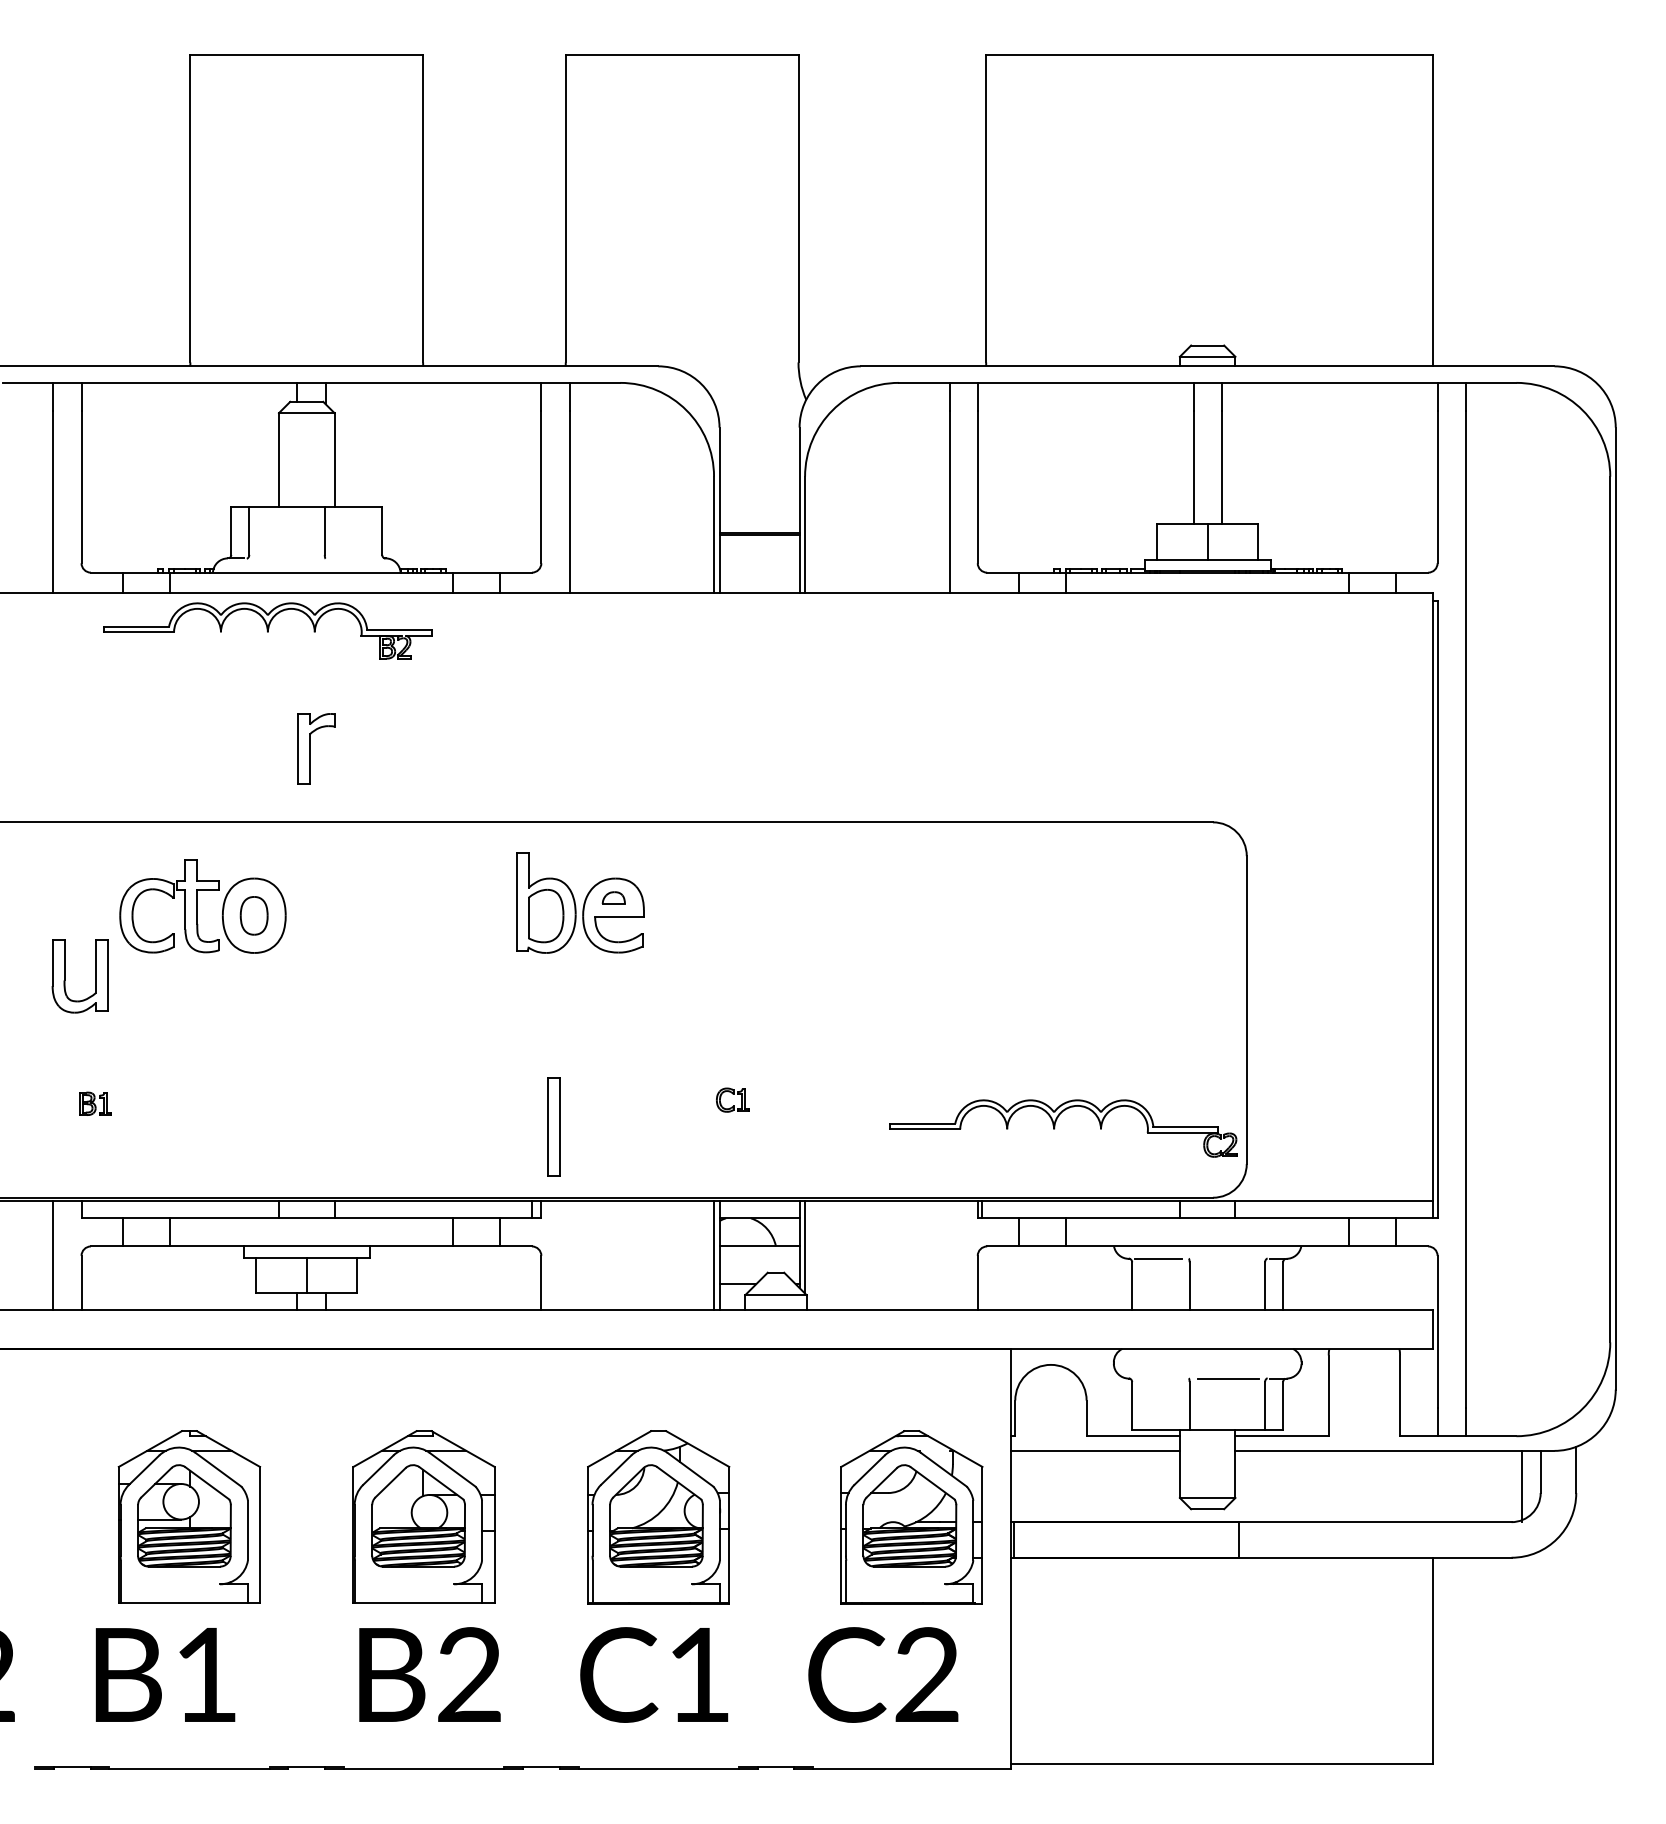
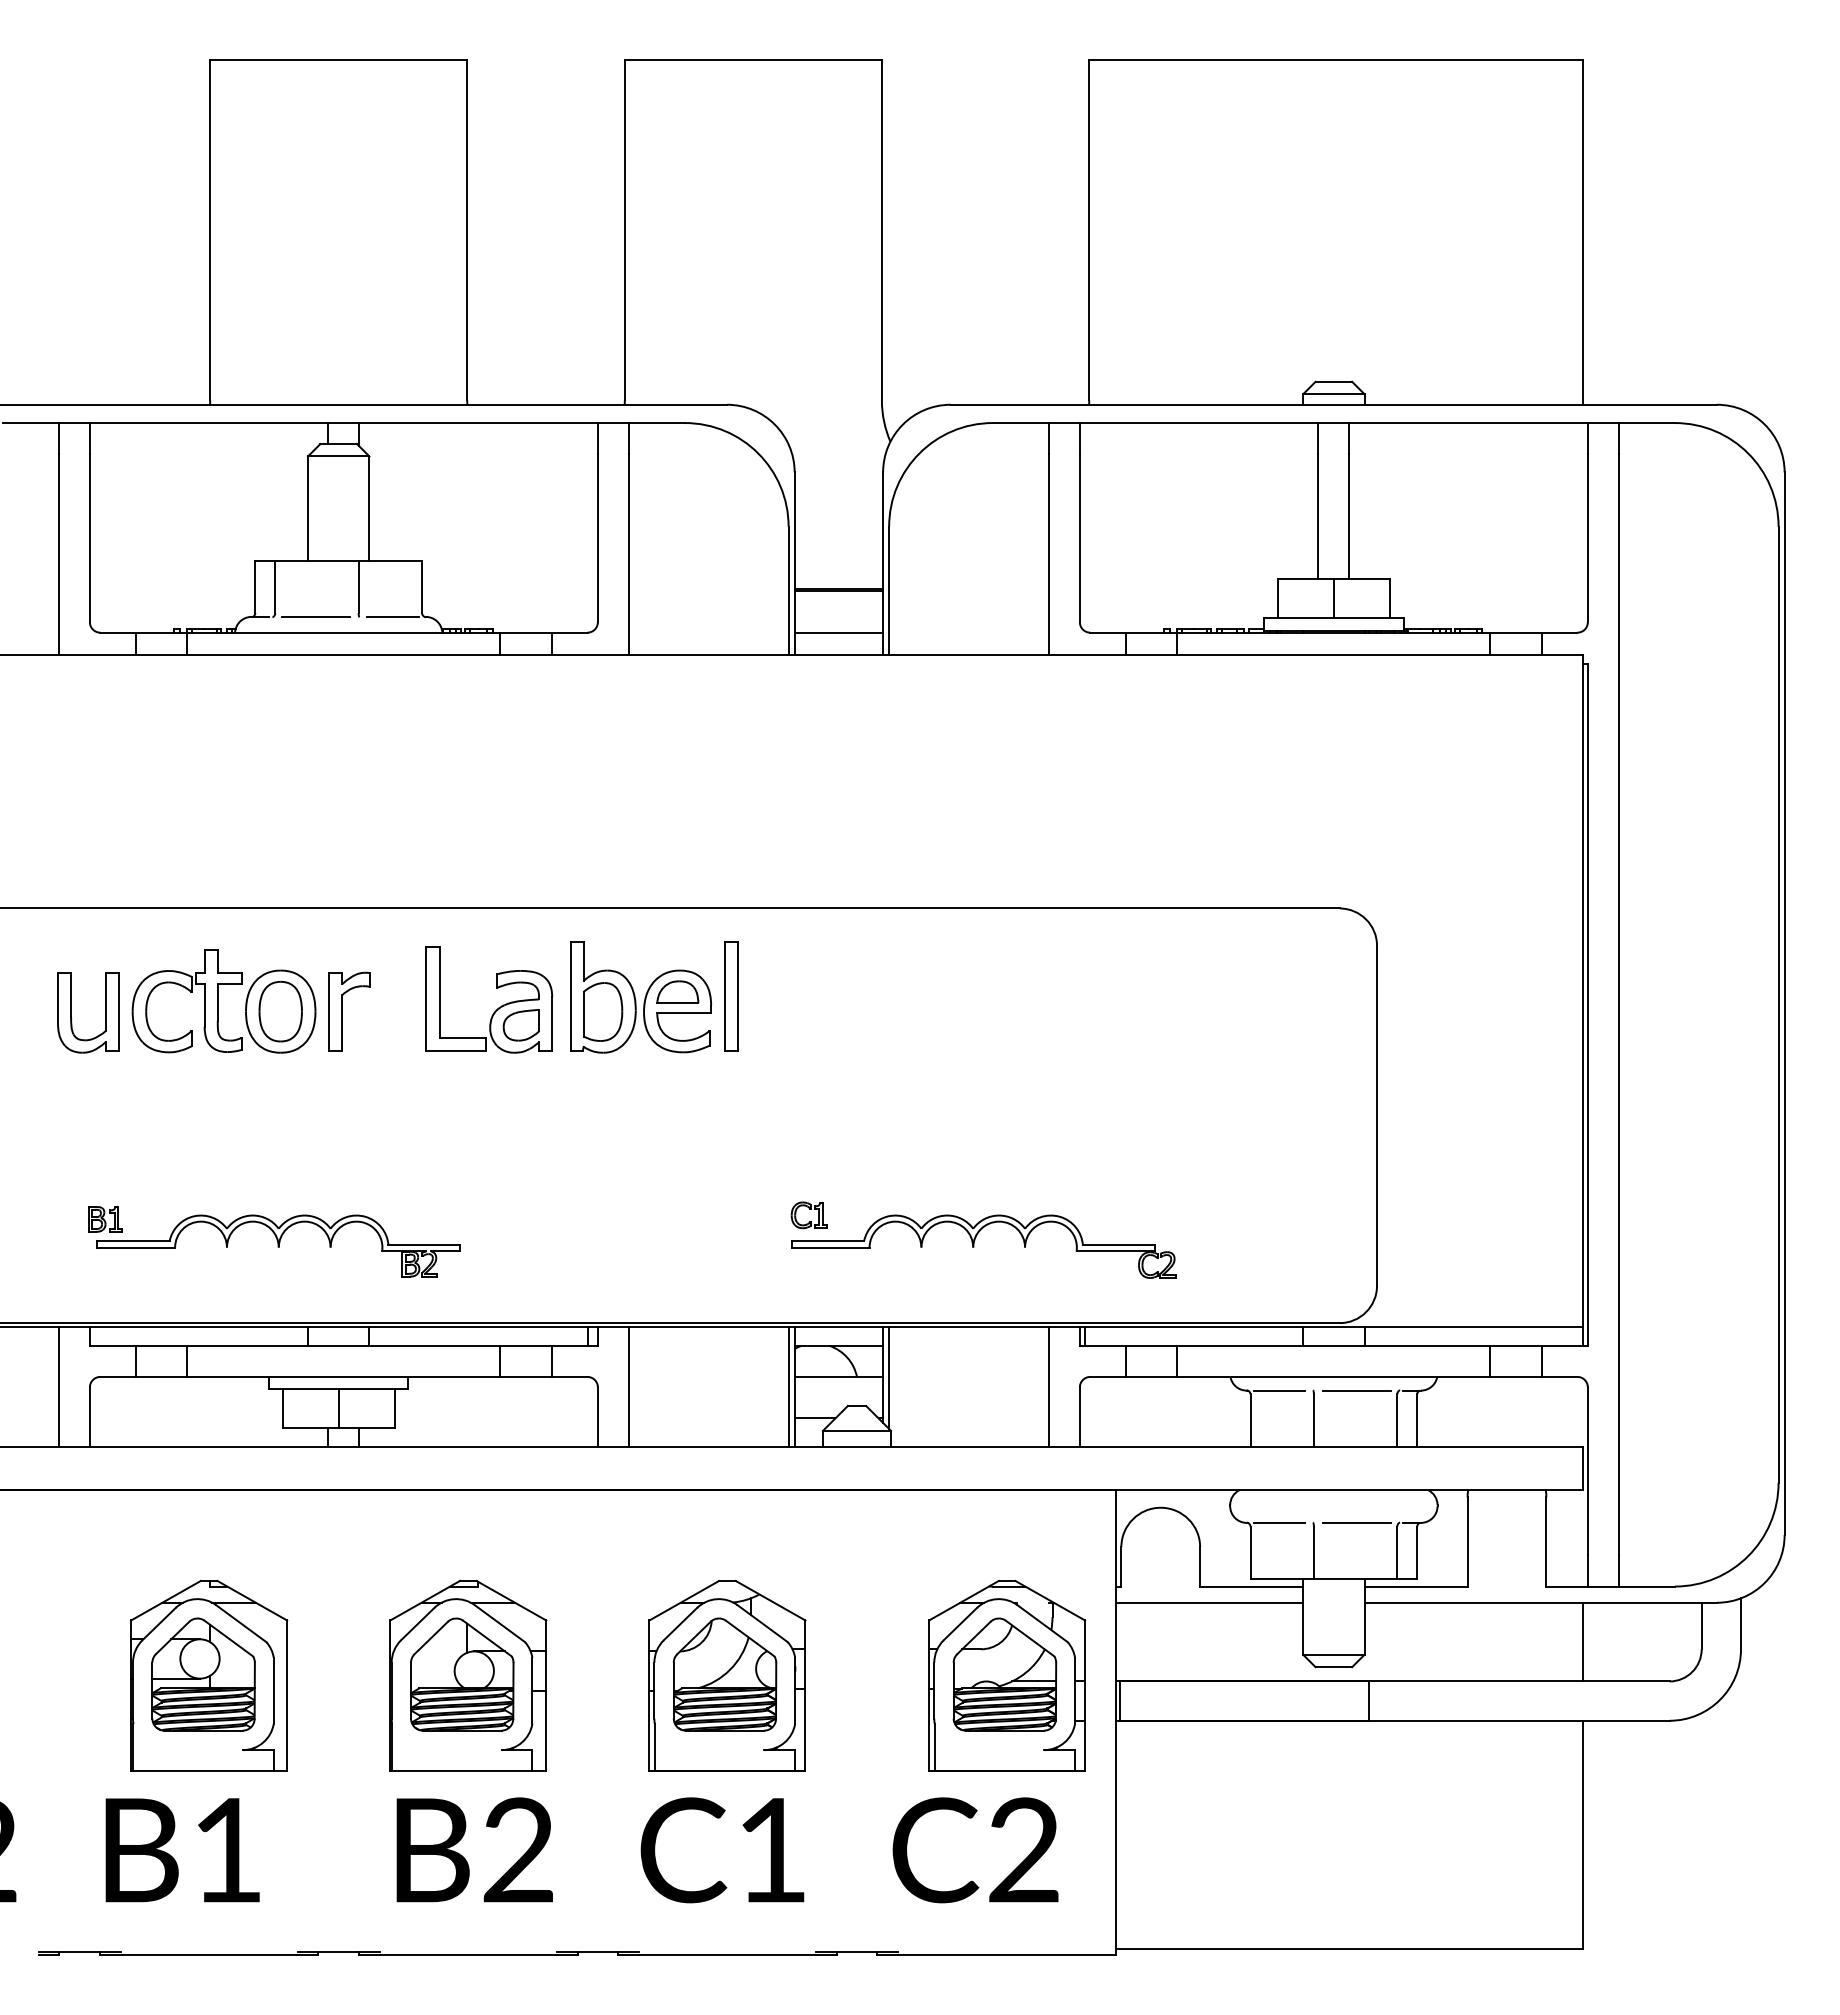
line: (285, 558) -> (315, 616), added
line: (356, 558) -> (393, 616), added
line: (759, 572) -> (838, 632), added
part: (267, 630) -> (278, 1245), moved
part: (310, 749) -> (342, 1011), moved
part: (613, 897) -> (677, 991), size x1.67
part: (451, 912) -> (498, 1007), added
part: (254, 915) -> (280, 1011), size x1.43
part: (64, 976) -> (71, 1012), moved
part: (554, 1127) -> (731, 996), moved
part: (1055, 1128) -> (974, 1246), moved
line: (569, 1256) -> (628, 1387), added
line: (949, 1256) -> (1048, 1387), added
line: (1228, 1258) -> (1356, 1390), added
line: (1158, 1378) -> (1279, 1522), added
line: (1521, 1485) -> (1582, 1641), moved

